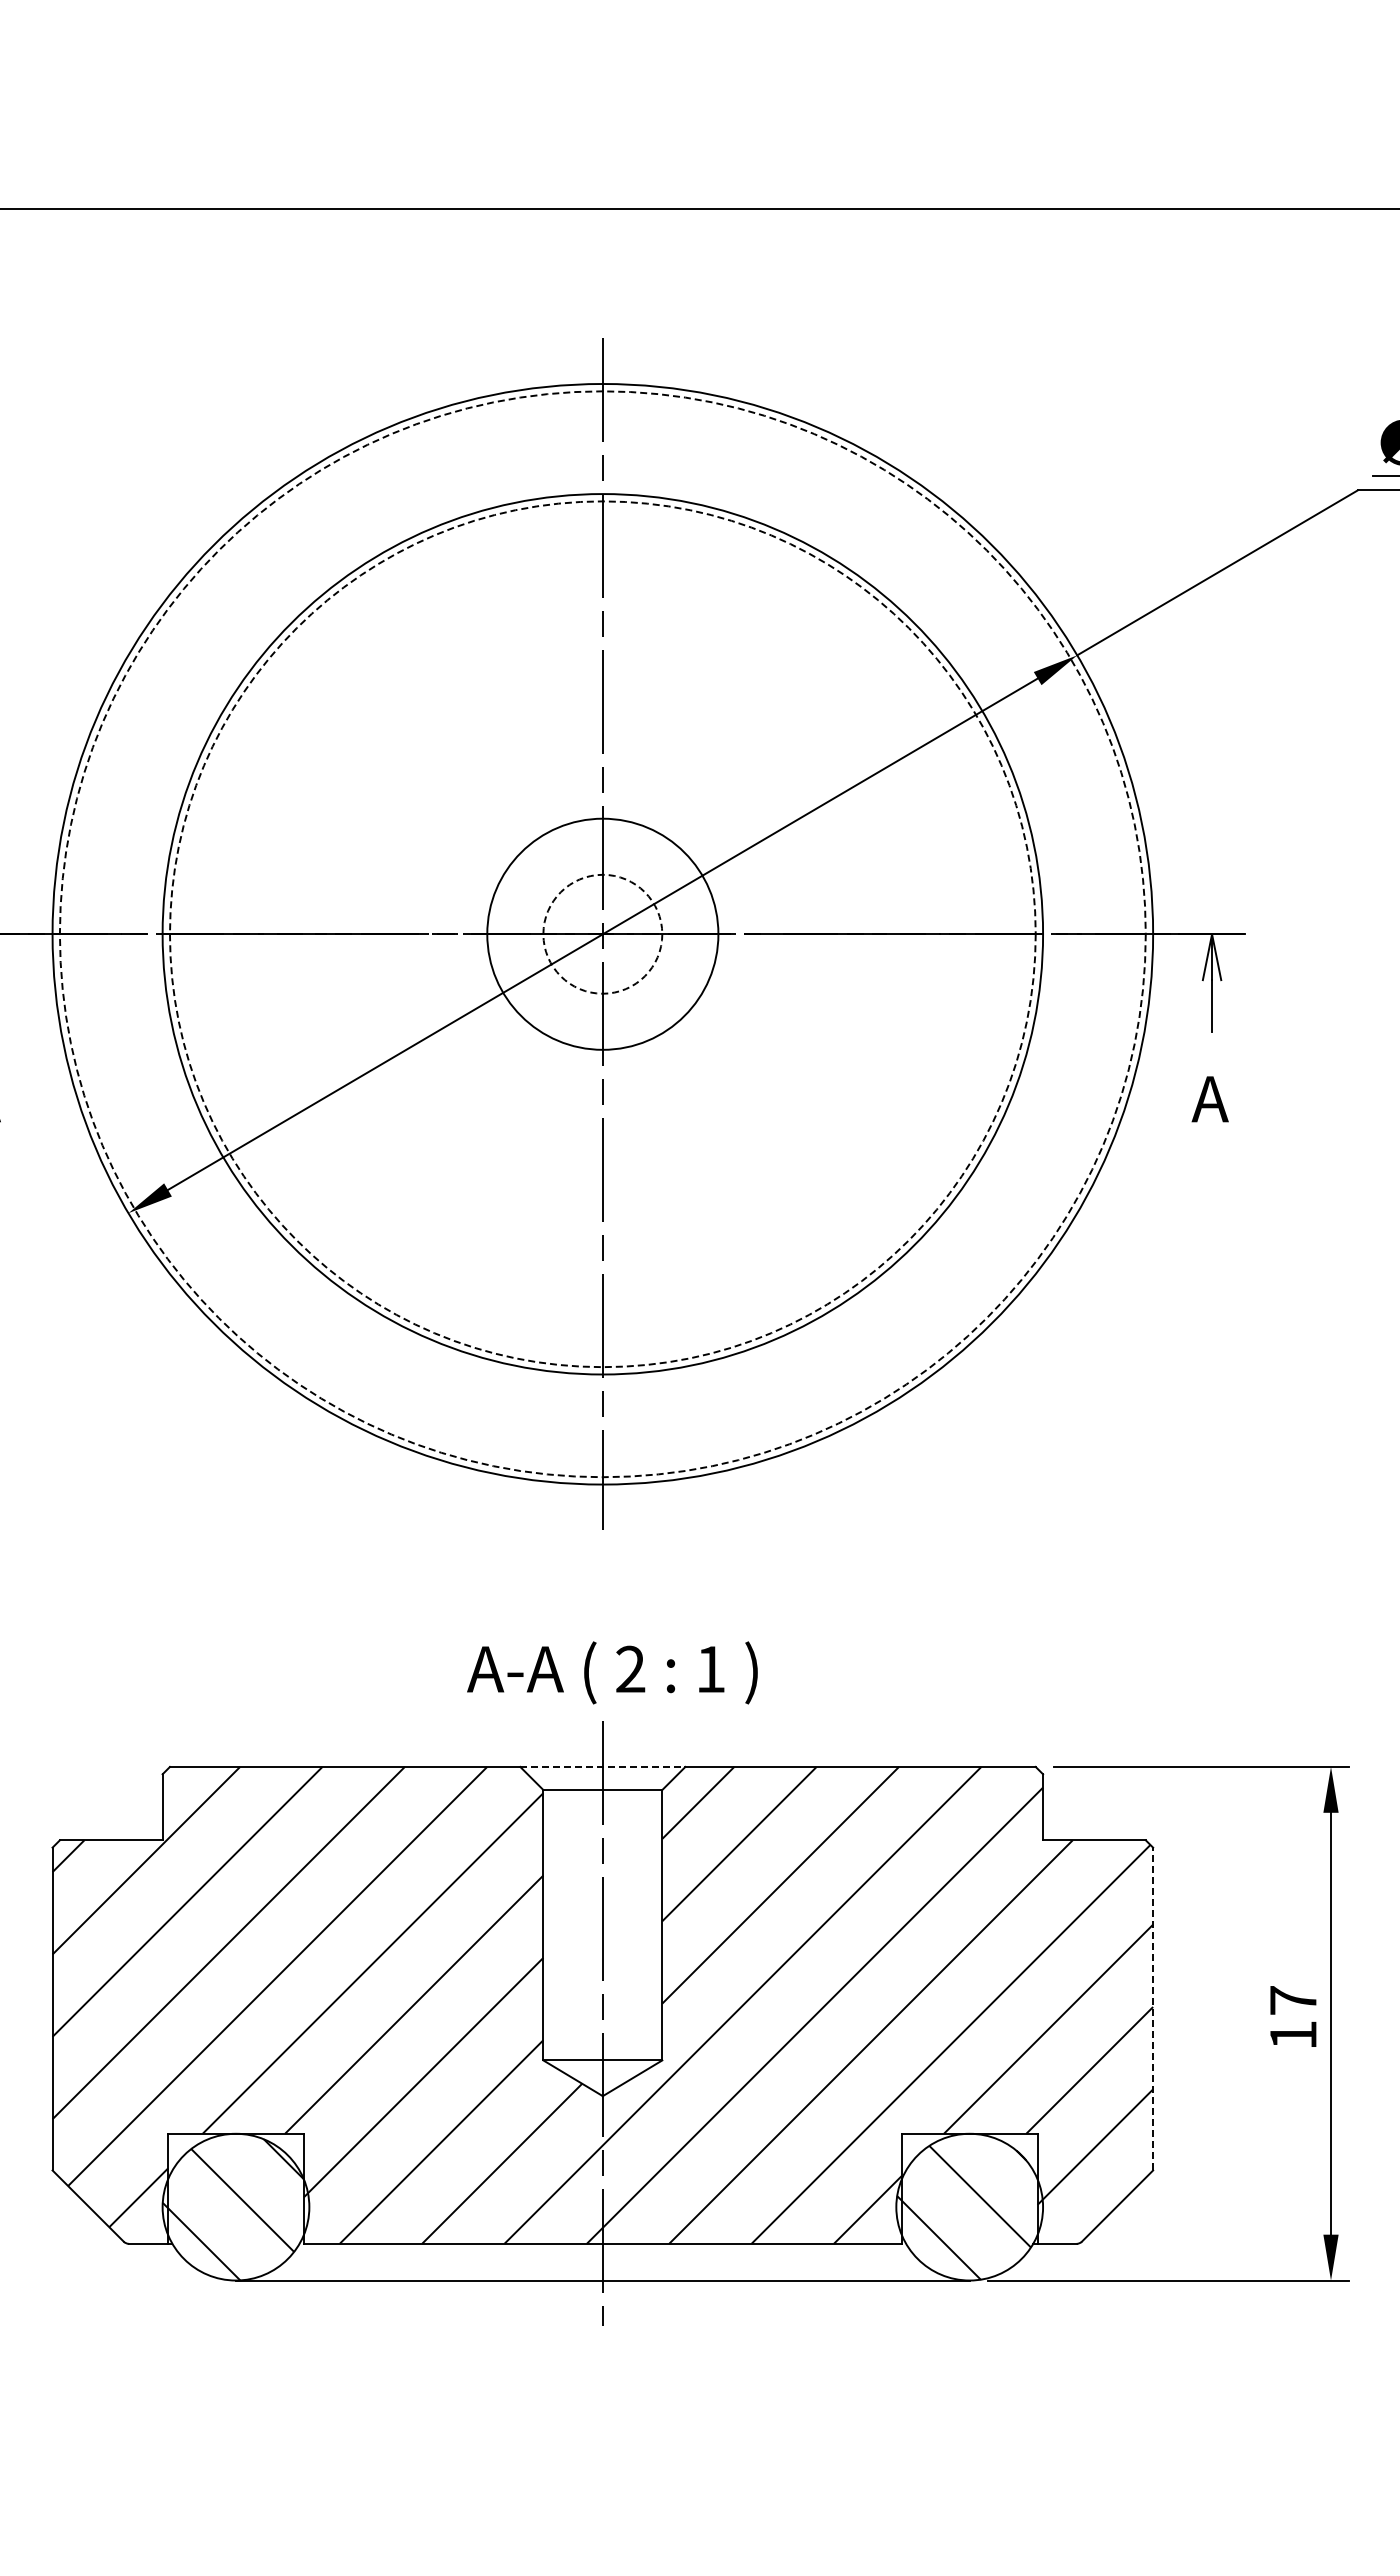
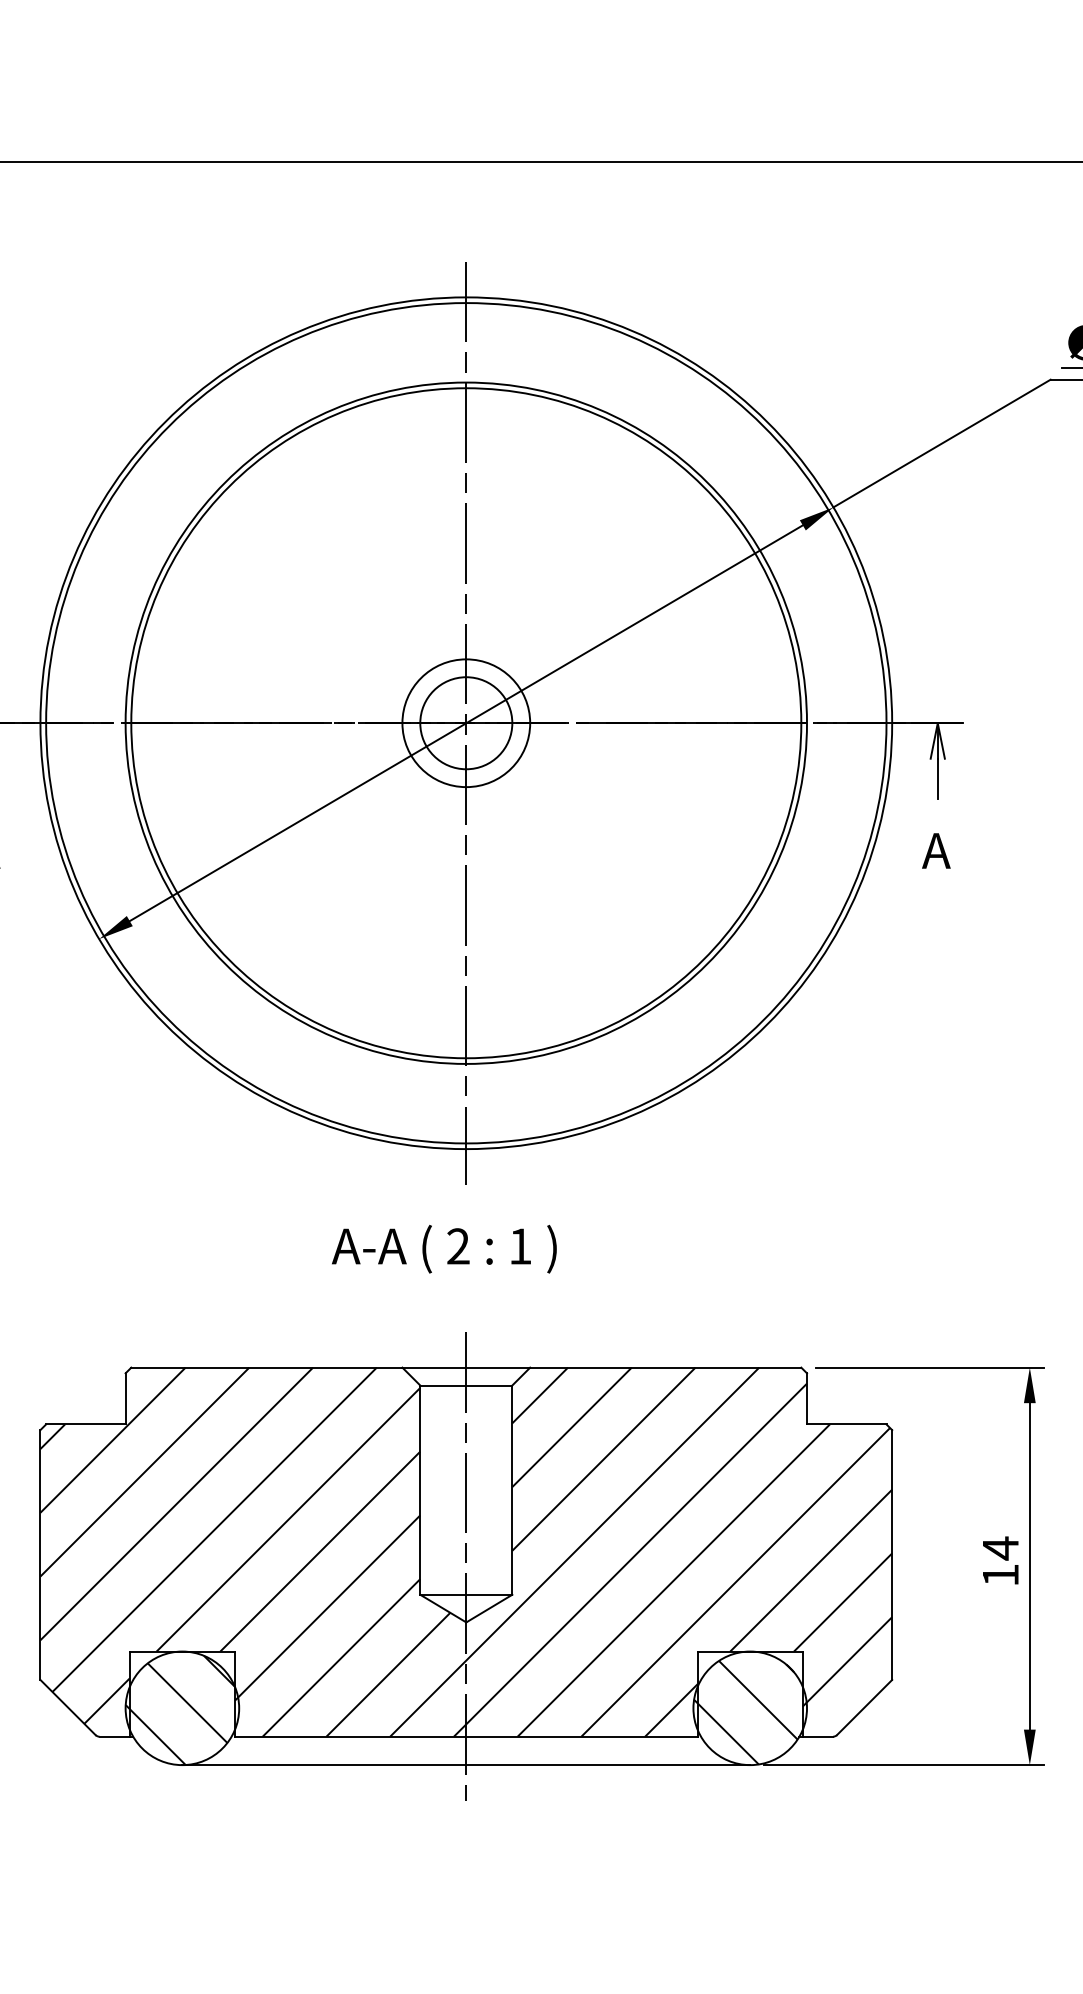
circle: (602, 933) -> (466, 722), dashed -> solid
circle: (602, 933) -> (466, 722), size x0.71
circle: (602, 934) -> (466, 723), dashed -> solid
circle: (602, 934) -> (466, 723), dashed -> solid
text: (612, 1672) -> (444, 1248), moved
line: (602, 1766) -> (466, 1367), dashed -> solid
text: (1293, 2000) -> (1000, 1548), 17 -> 14
line: (1153, 2008) -> (892, 1554), dashed -> solid

